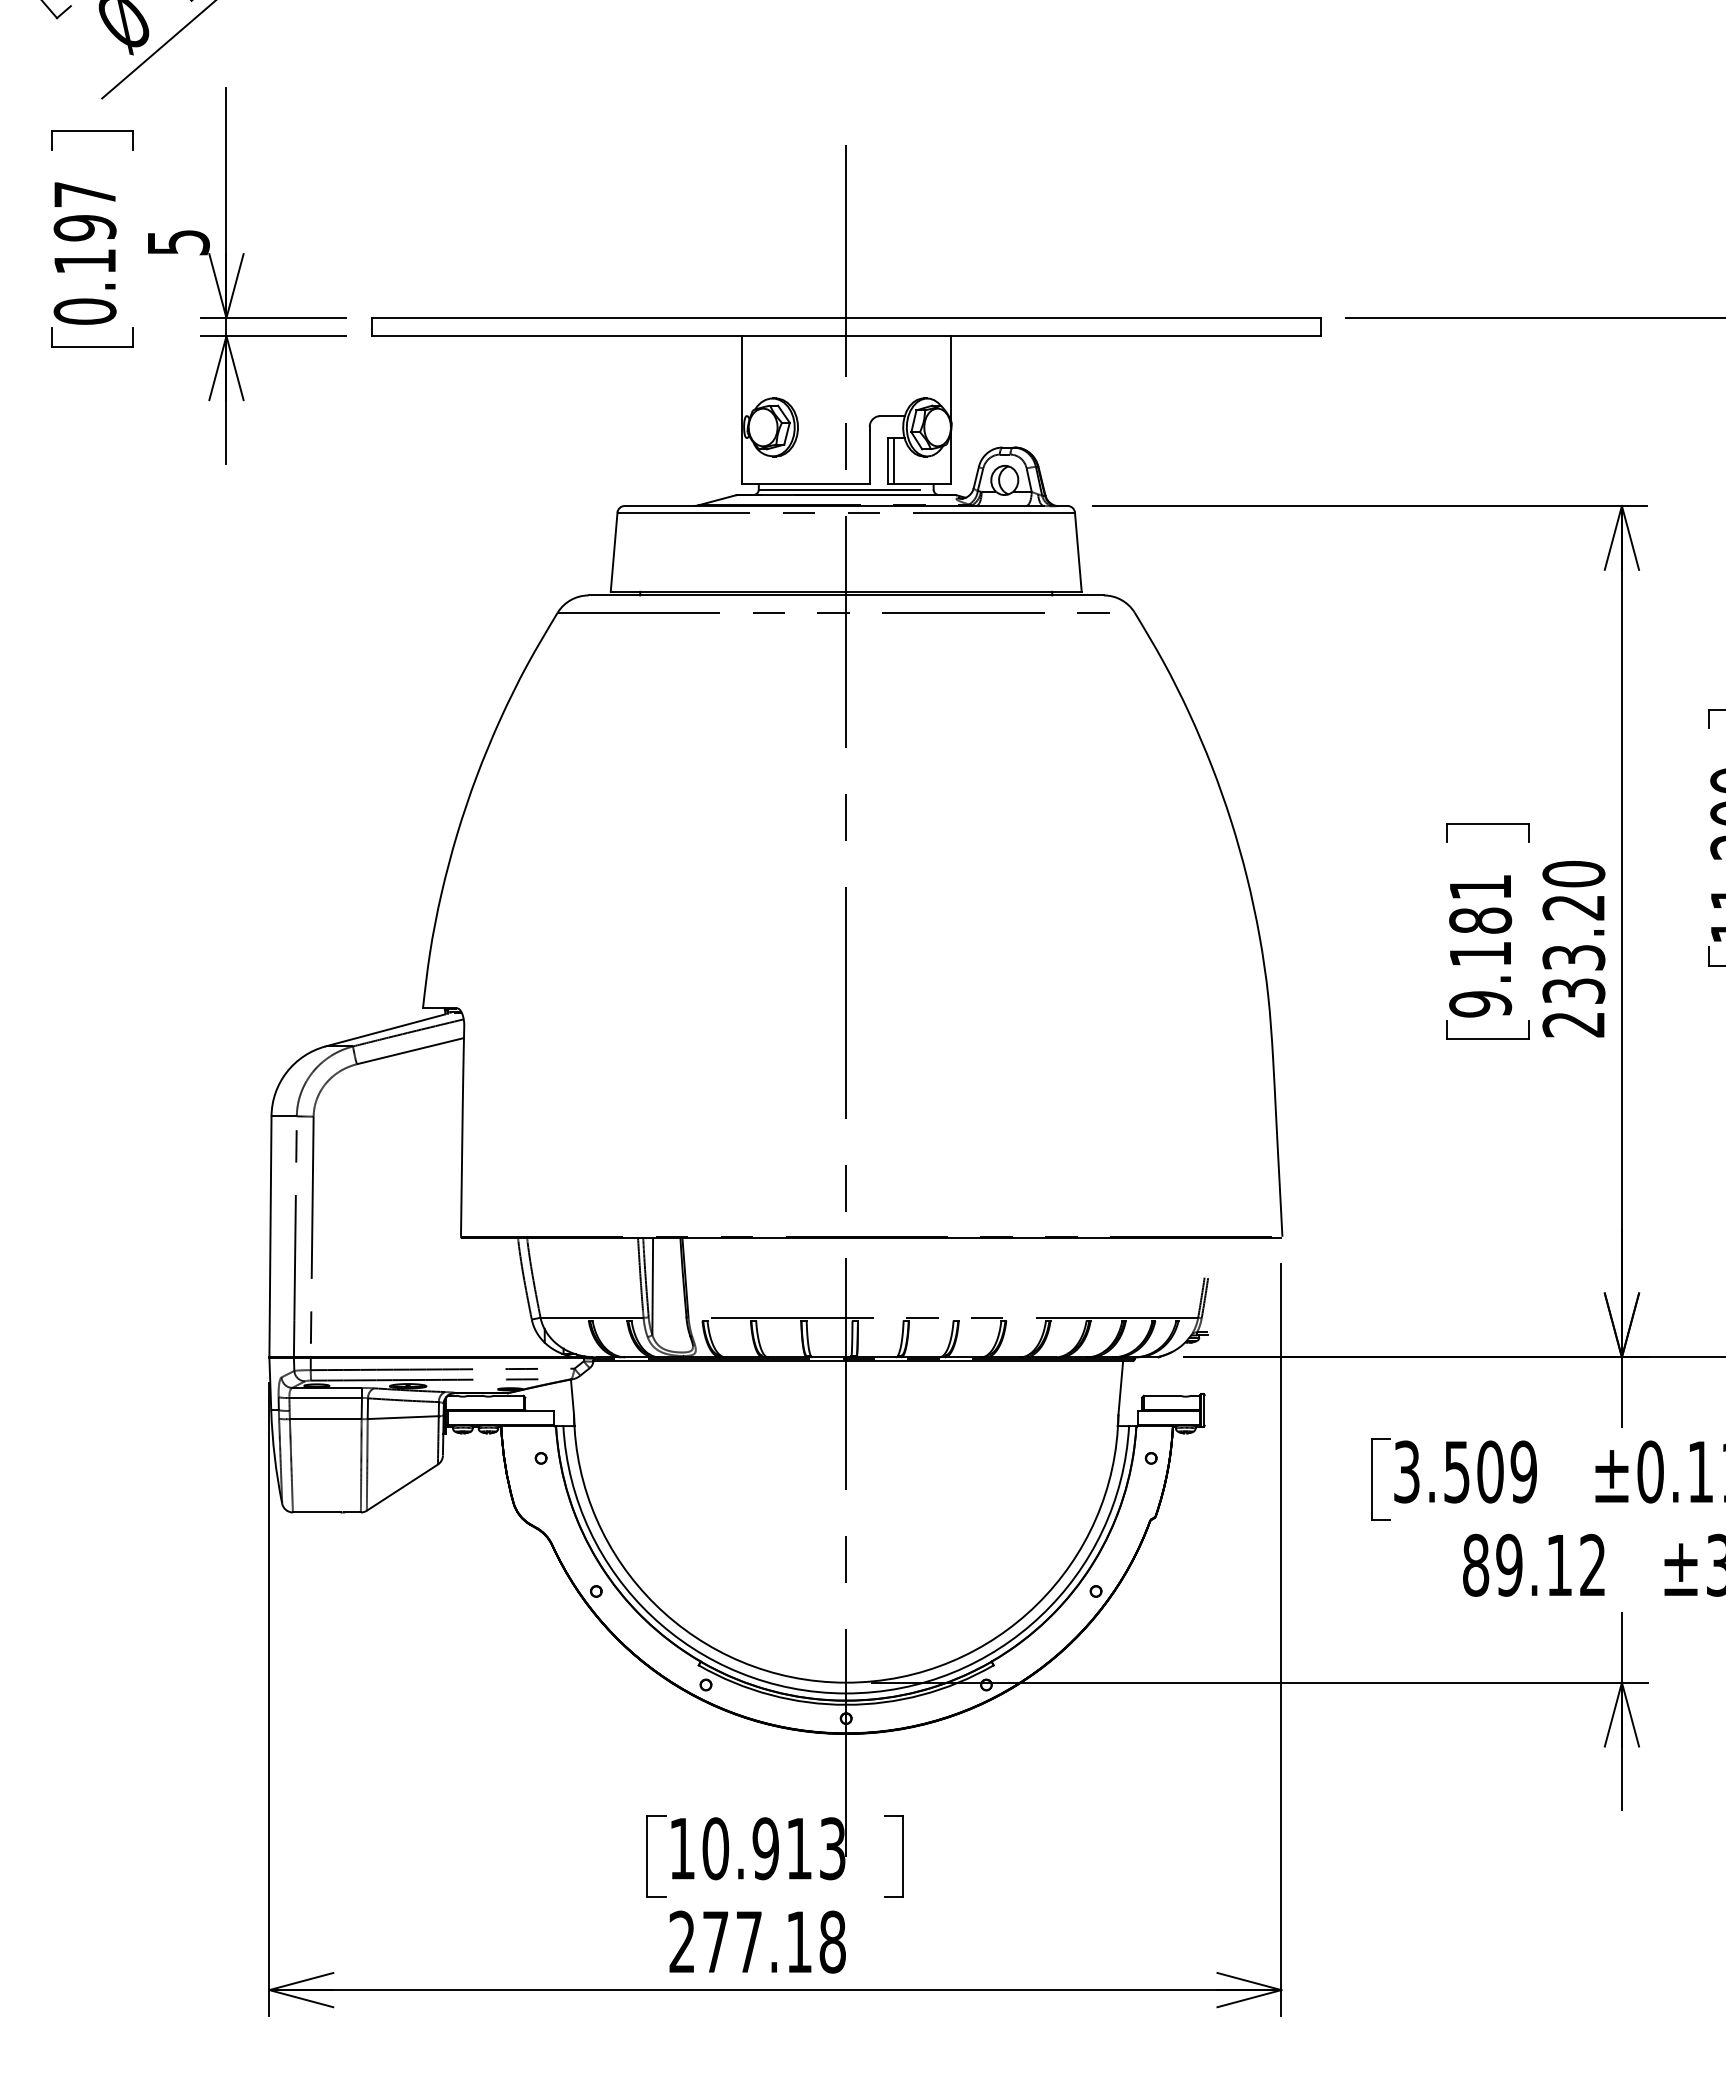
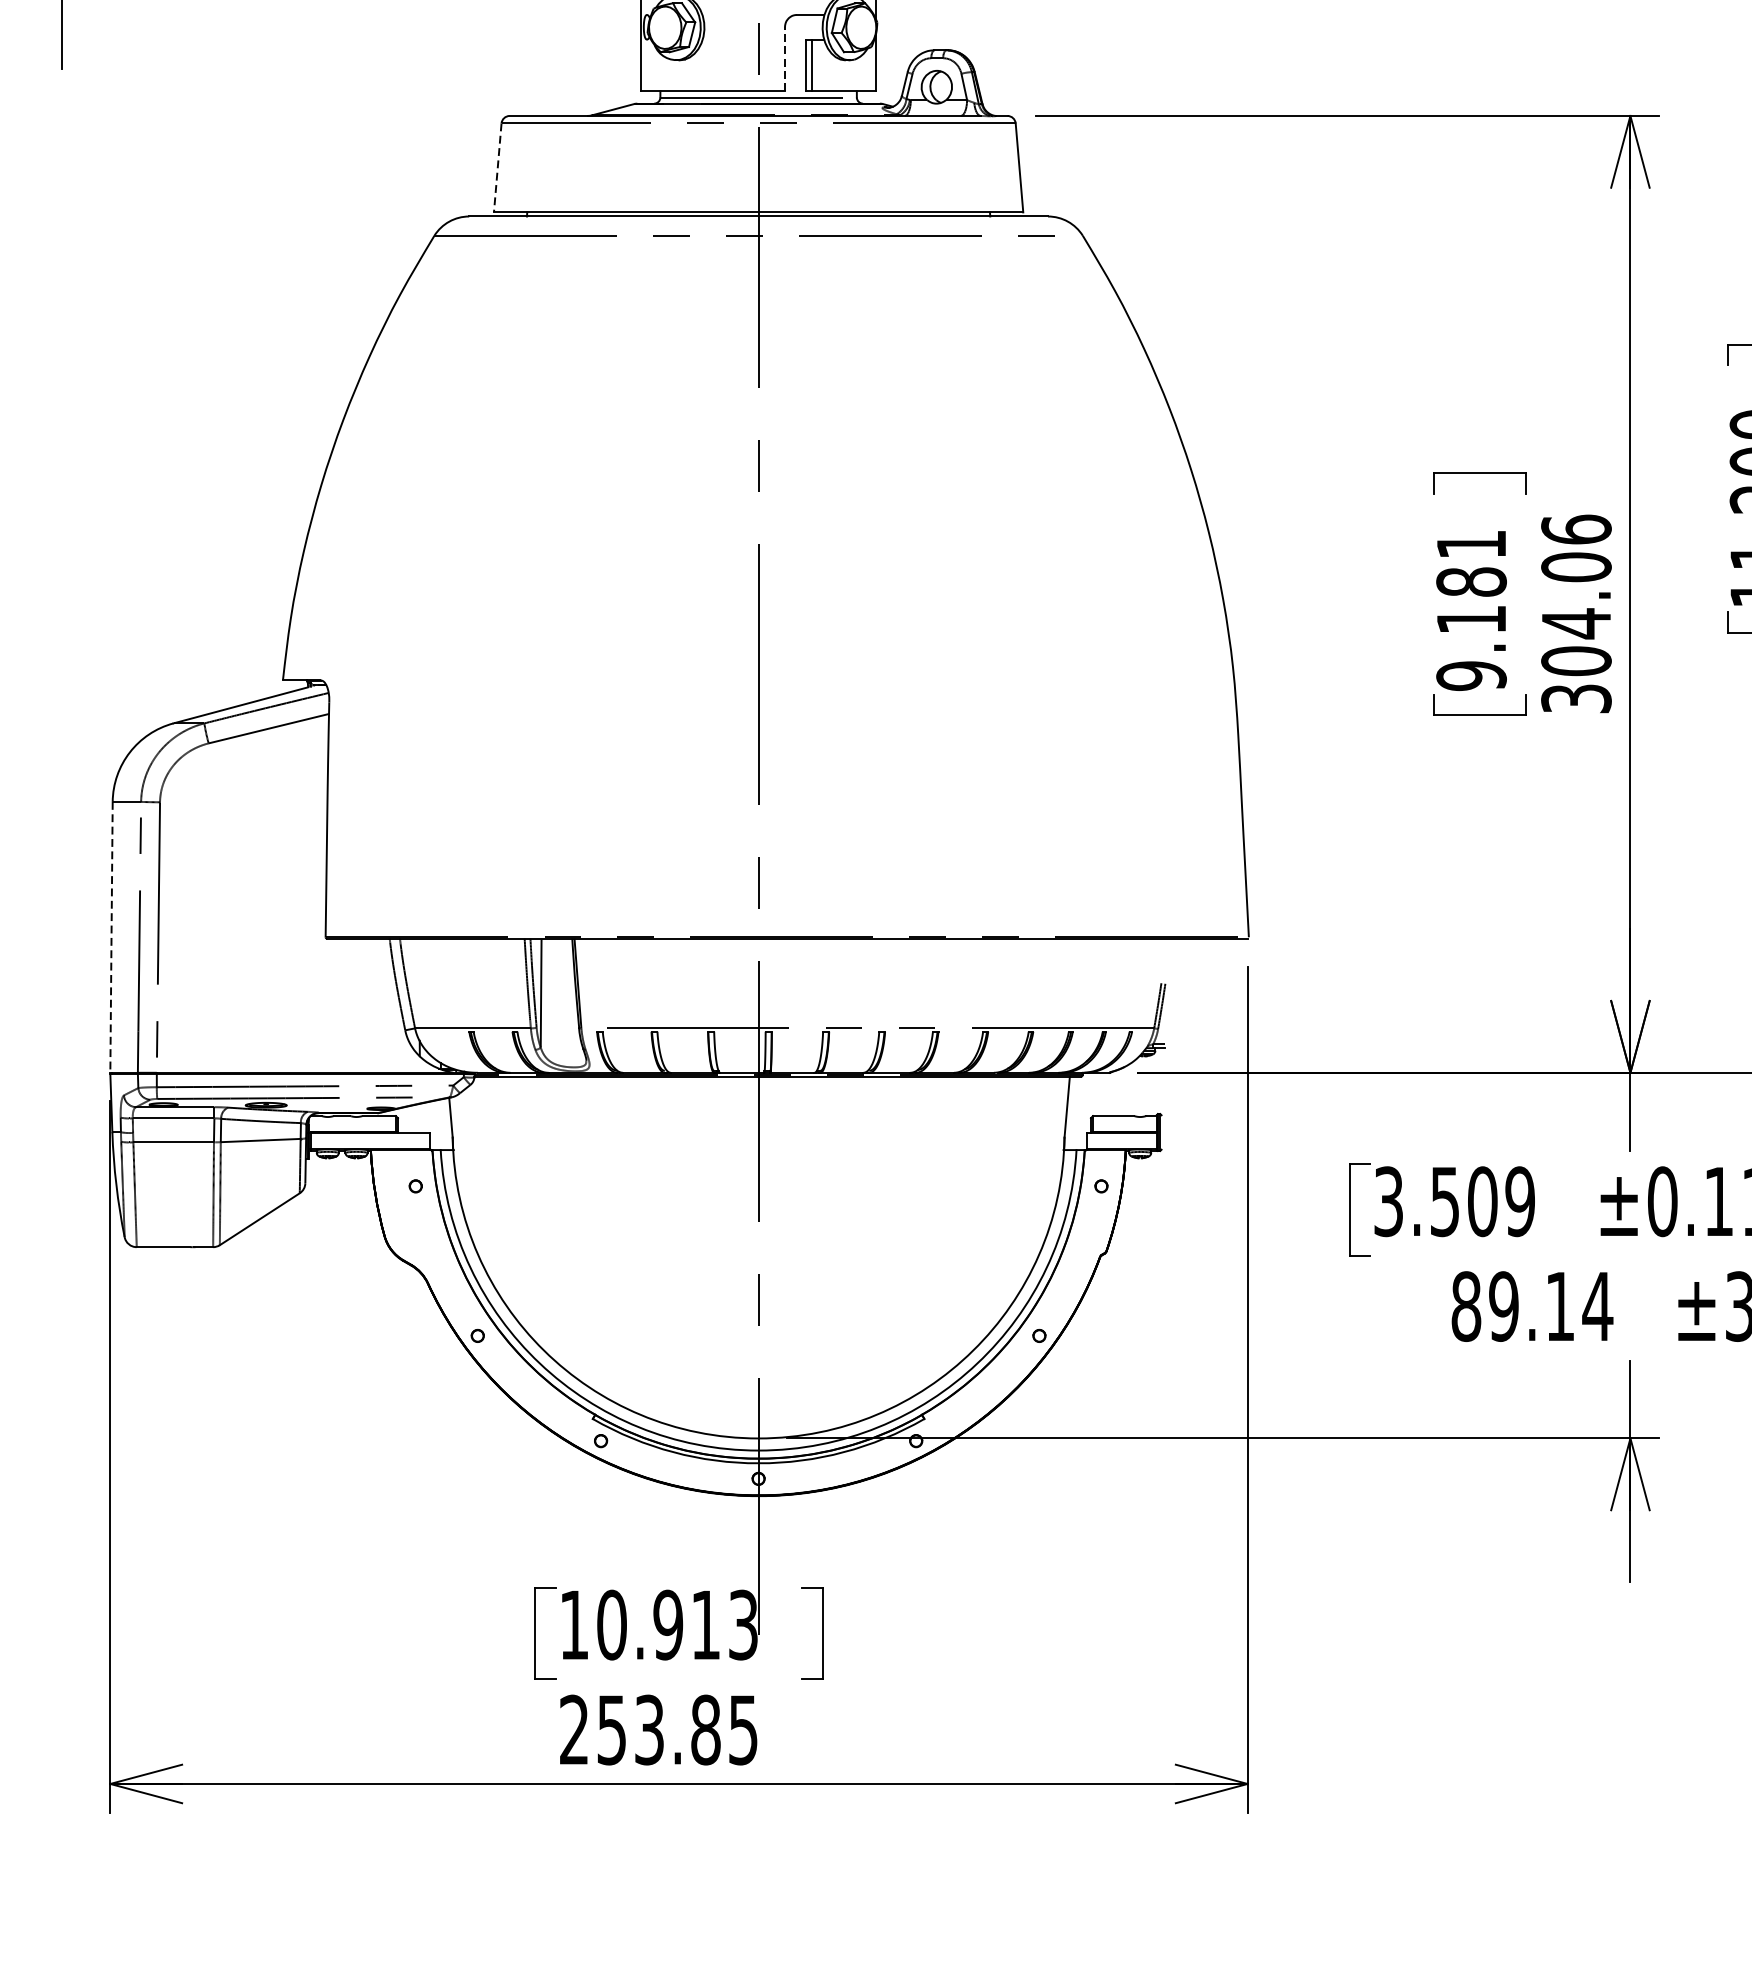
line: (869, 455) -> (784, 59), solid -> dashed
line: (614, 552) -> (498, 168), solid -> dashed
text: (1573, 948) -> (1575, 613), 233.20 -> 304.06
line: (270, 1236) -> (111, 936), solid -> dashed
text: (1592, 1564) -> (1597, 1305), 89.12 -> 89.14
text: (774, 1941) -> (678, 1729), 277.18 -> 253.85

